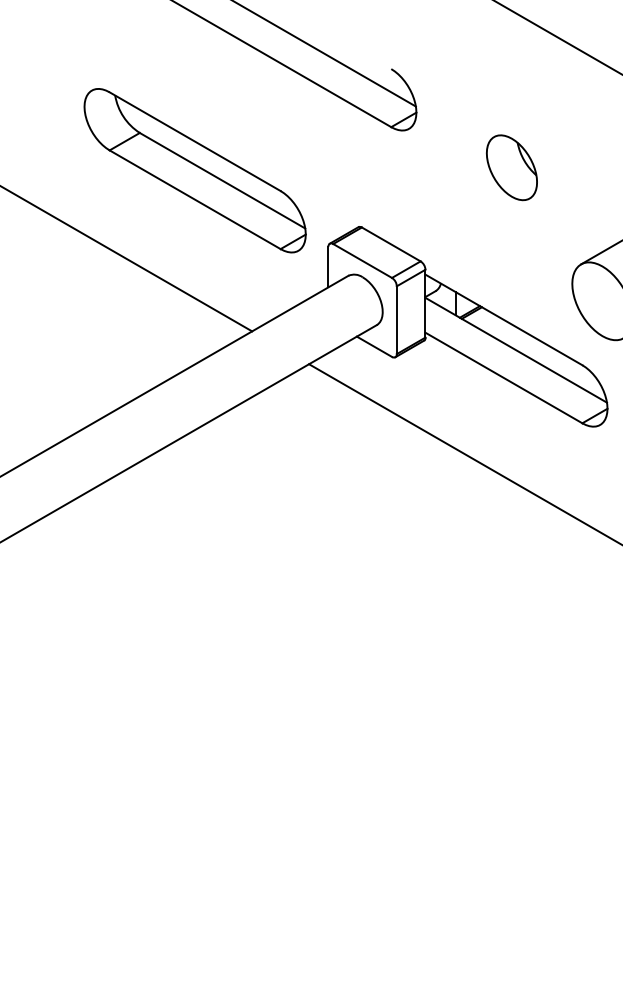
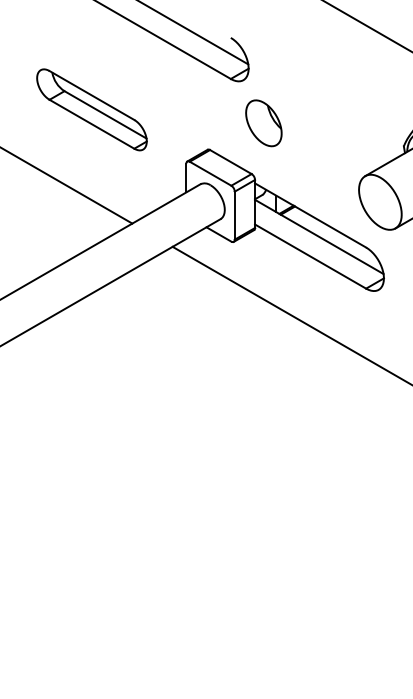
part: (511, 167) -> (263, 123), moved
part: (194, 170) -> (91, 109), size x0.7

